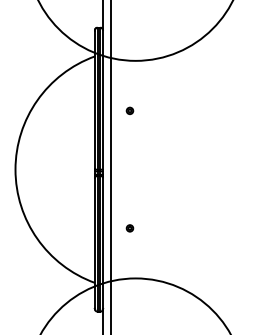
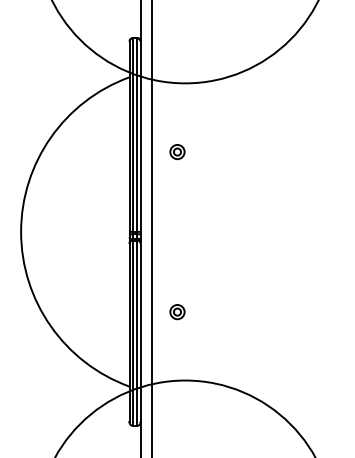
part: (129, 110) -> (176, 151), size x1.6
part: (129, 228) -> (176, 312), size x1.6

